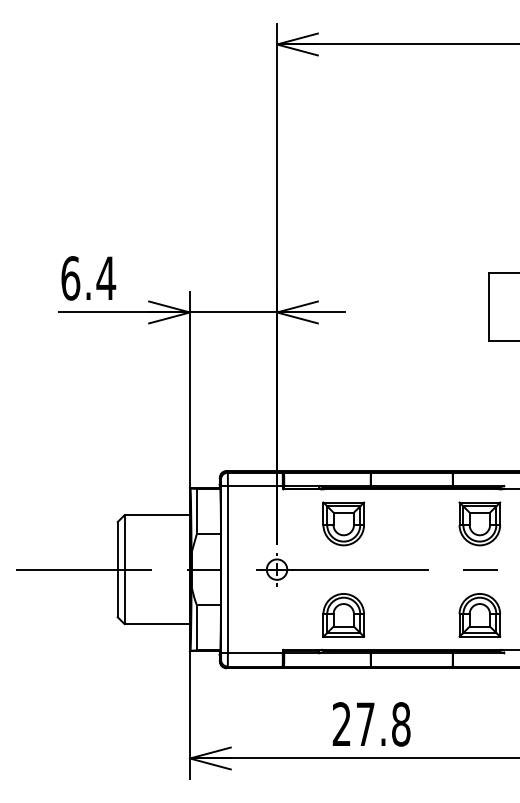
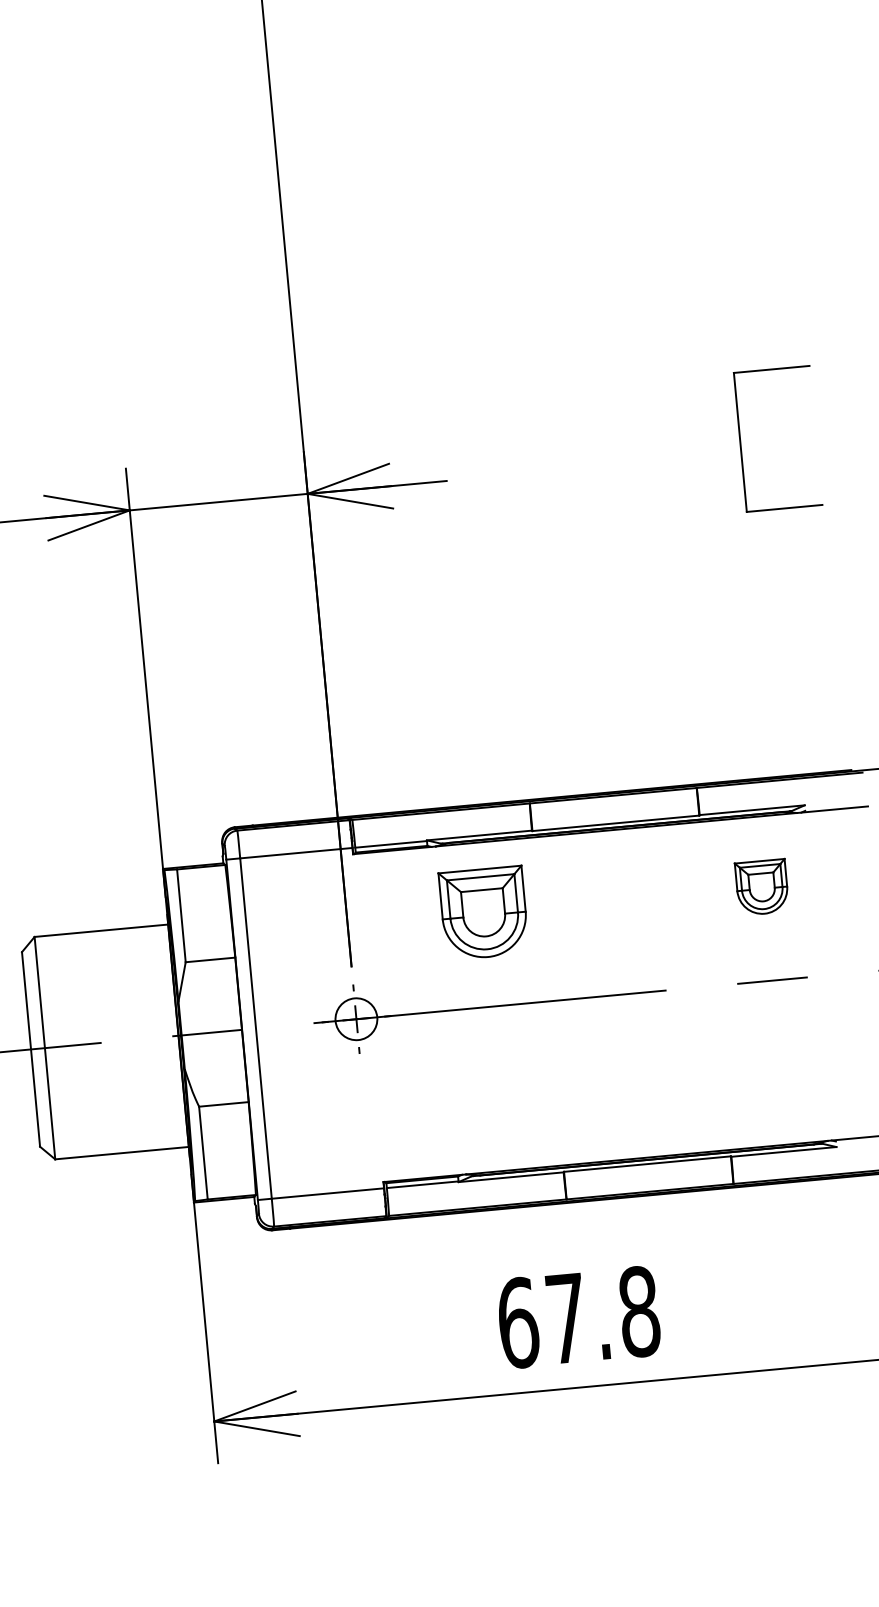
part: (479, 523) -> (761, 886), size x0.6
part: (343, 615) -> (500, 1100), removed
part: (479, 615) -> (778, 1074), removed
text: (341, 724) -> (517, 1323), 27.8 -> 67.8

